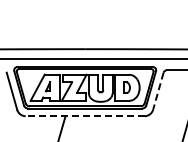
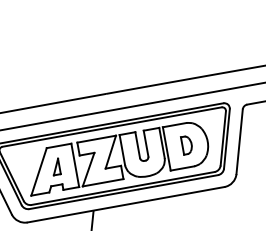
line: (158, 91) -> (239, 142), dashed -> solid
line: (85, 116) -> (126, 205), dashed -> solid

